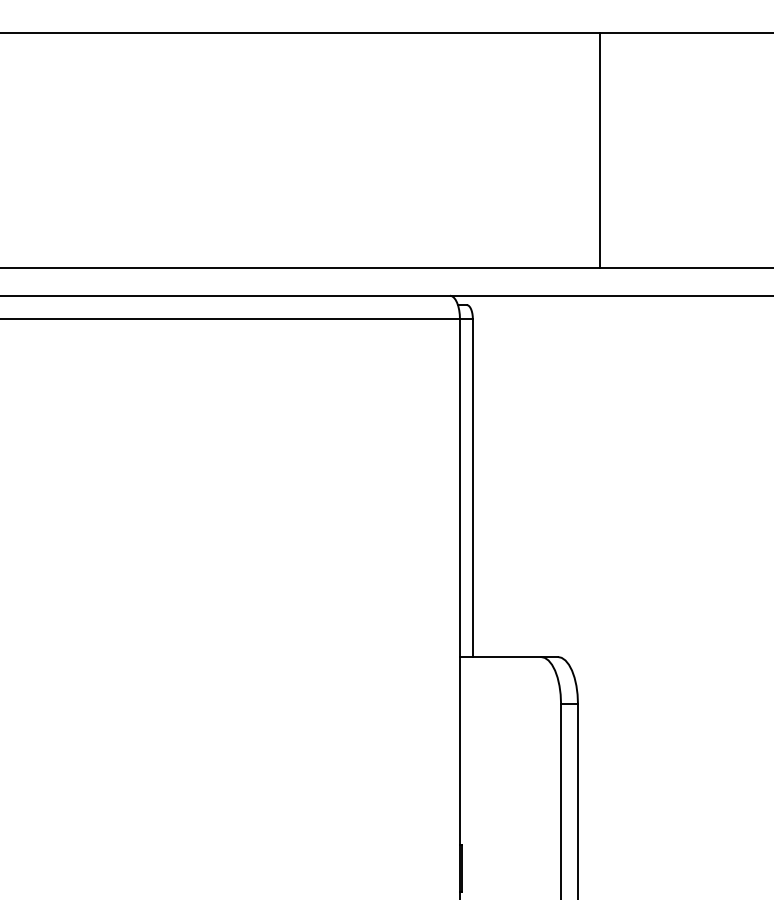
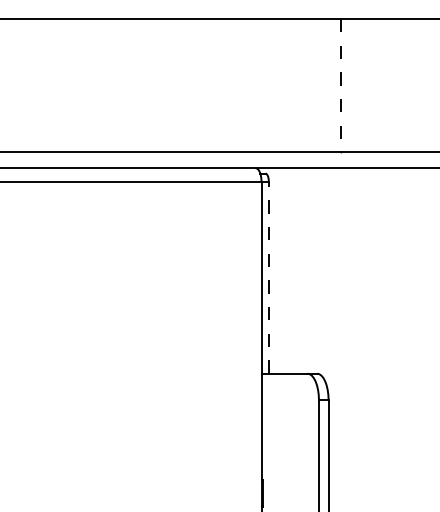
line: (600, 150) -> (341, 85), solid -> dashed
line: (472, 487) -> (268, 277), solid -> dashed

